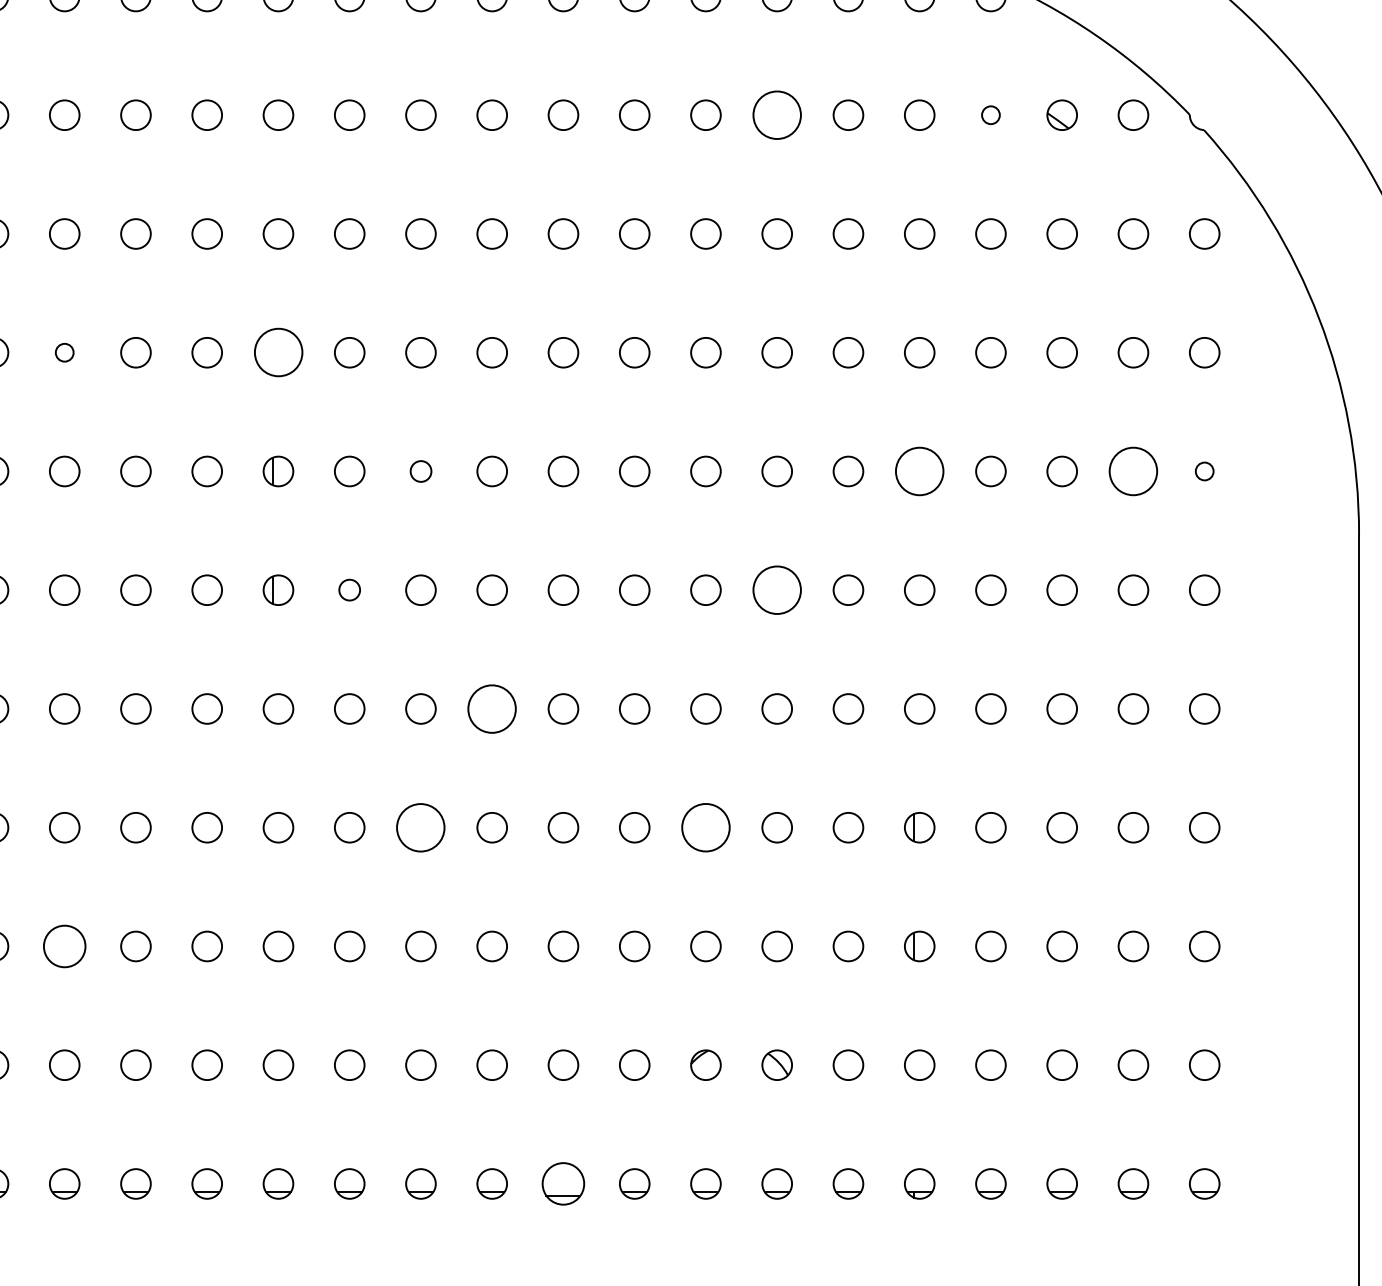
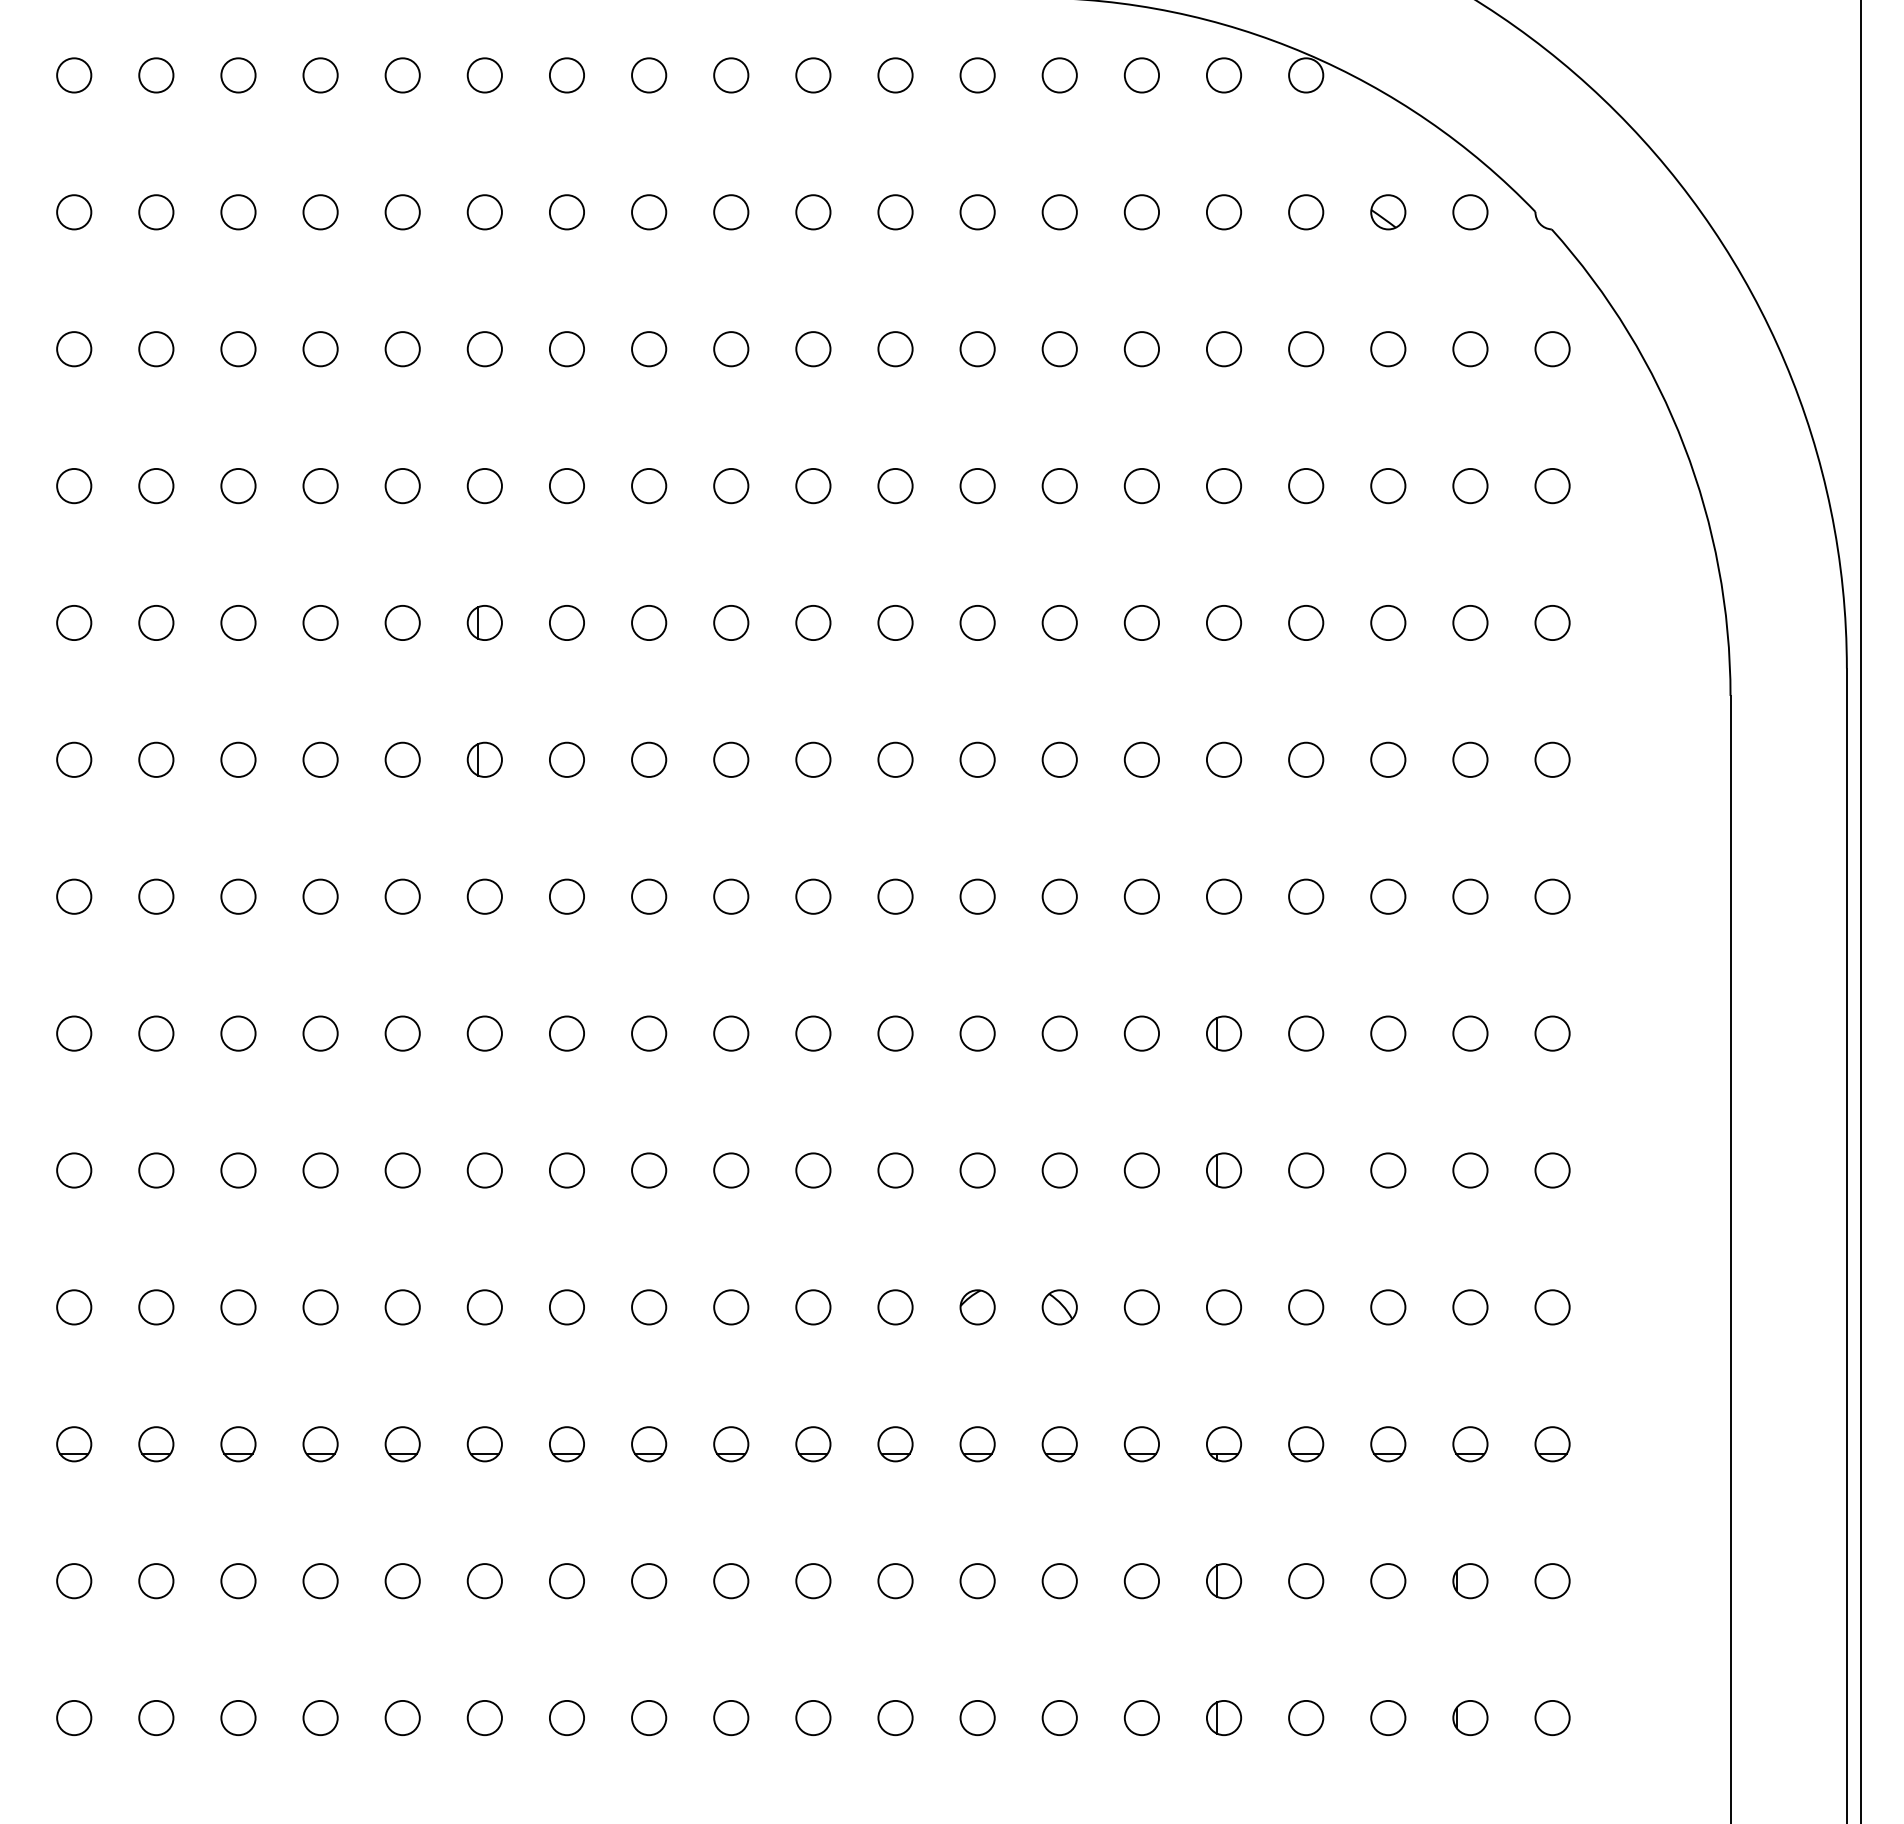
circle: (776, 115) -> (1059, 212), size x0.62
circle: (991, 115) -> (1306, 212), size x1.67
circle: (64, 352) -> (238, 485), size x1.67
circle: (278, 353) -> (484, 486), size x0.62
circle: (421, 471) -> (649, 622), size x1.43
circle: (919, 471) -> (1223, 622), size x0.62
circle: (1133, 471) -> (1470, 622), size x0.62
circle: (1204, 471) -> (1552, 622), size x1.67
circle: (349, 589) -> (566, 759), size x1.43
circle: (776, 589) -> (1059, 759), size x0.62
circle: (492, 708) -> (731, 896), size x0.62
circle: (421, 827) -> (649, 1033), size x0.62
circle: (705, 827) -> (977, 1033), size x0.62
circle: (64, 946) -> (238, 1170), size x0.71
part: (563, 1184) -> (813, 1444), size x0.71

